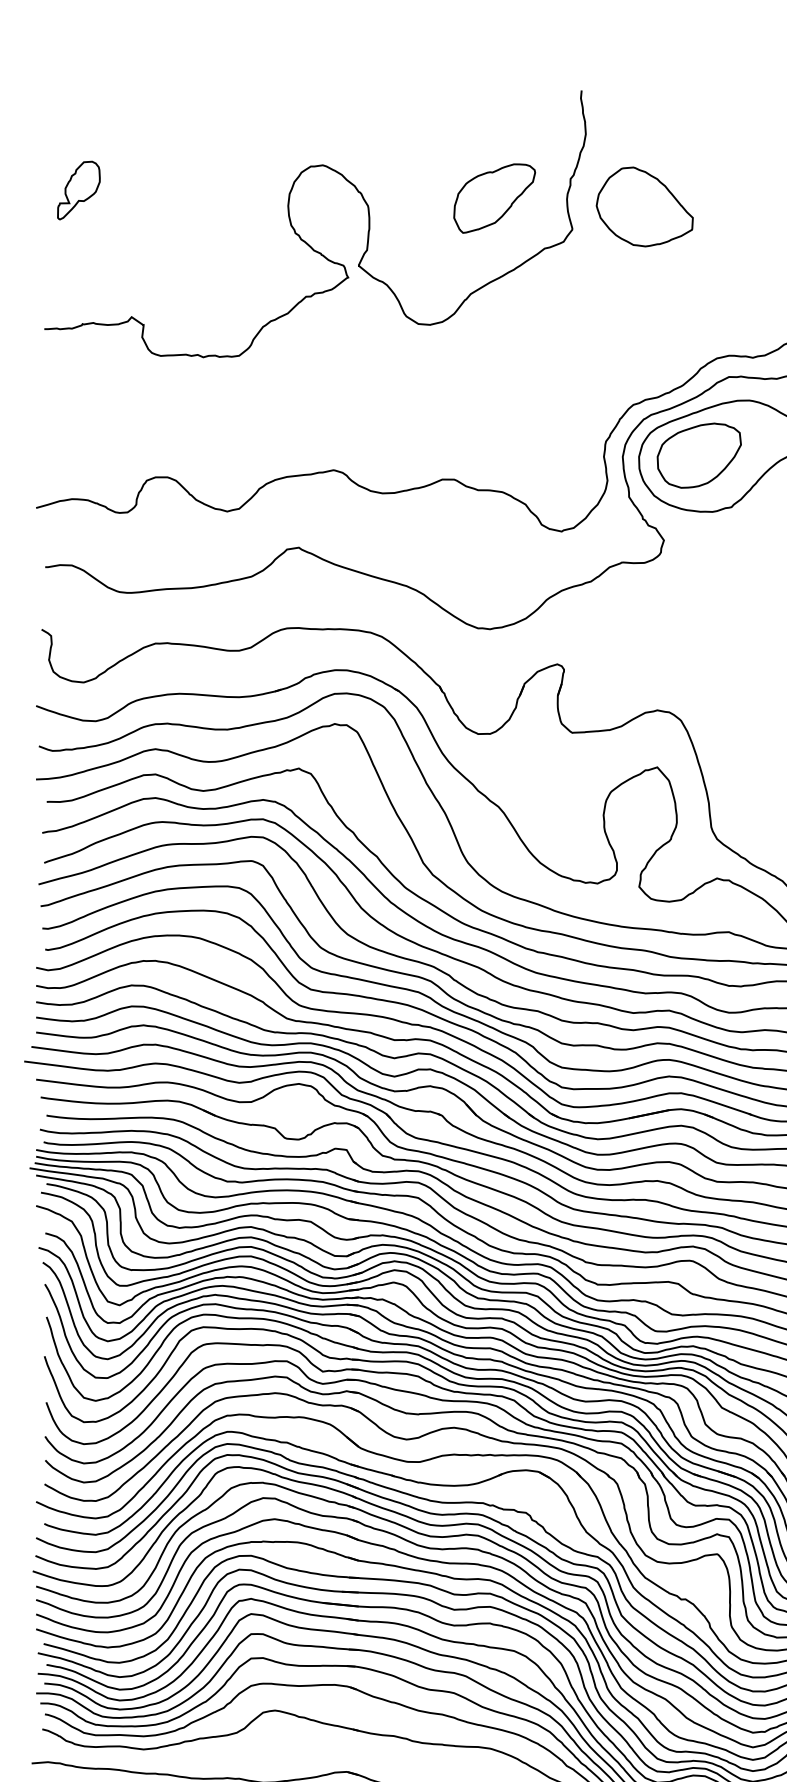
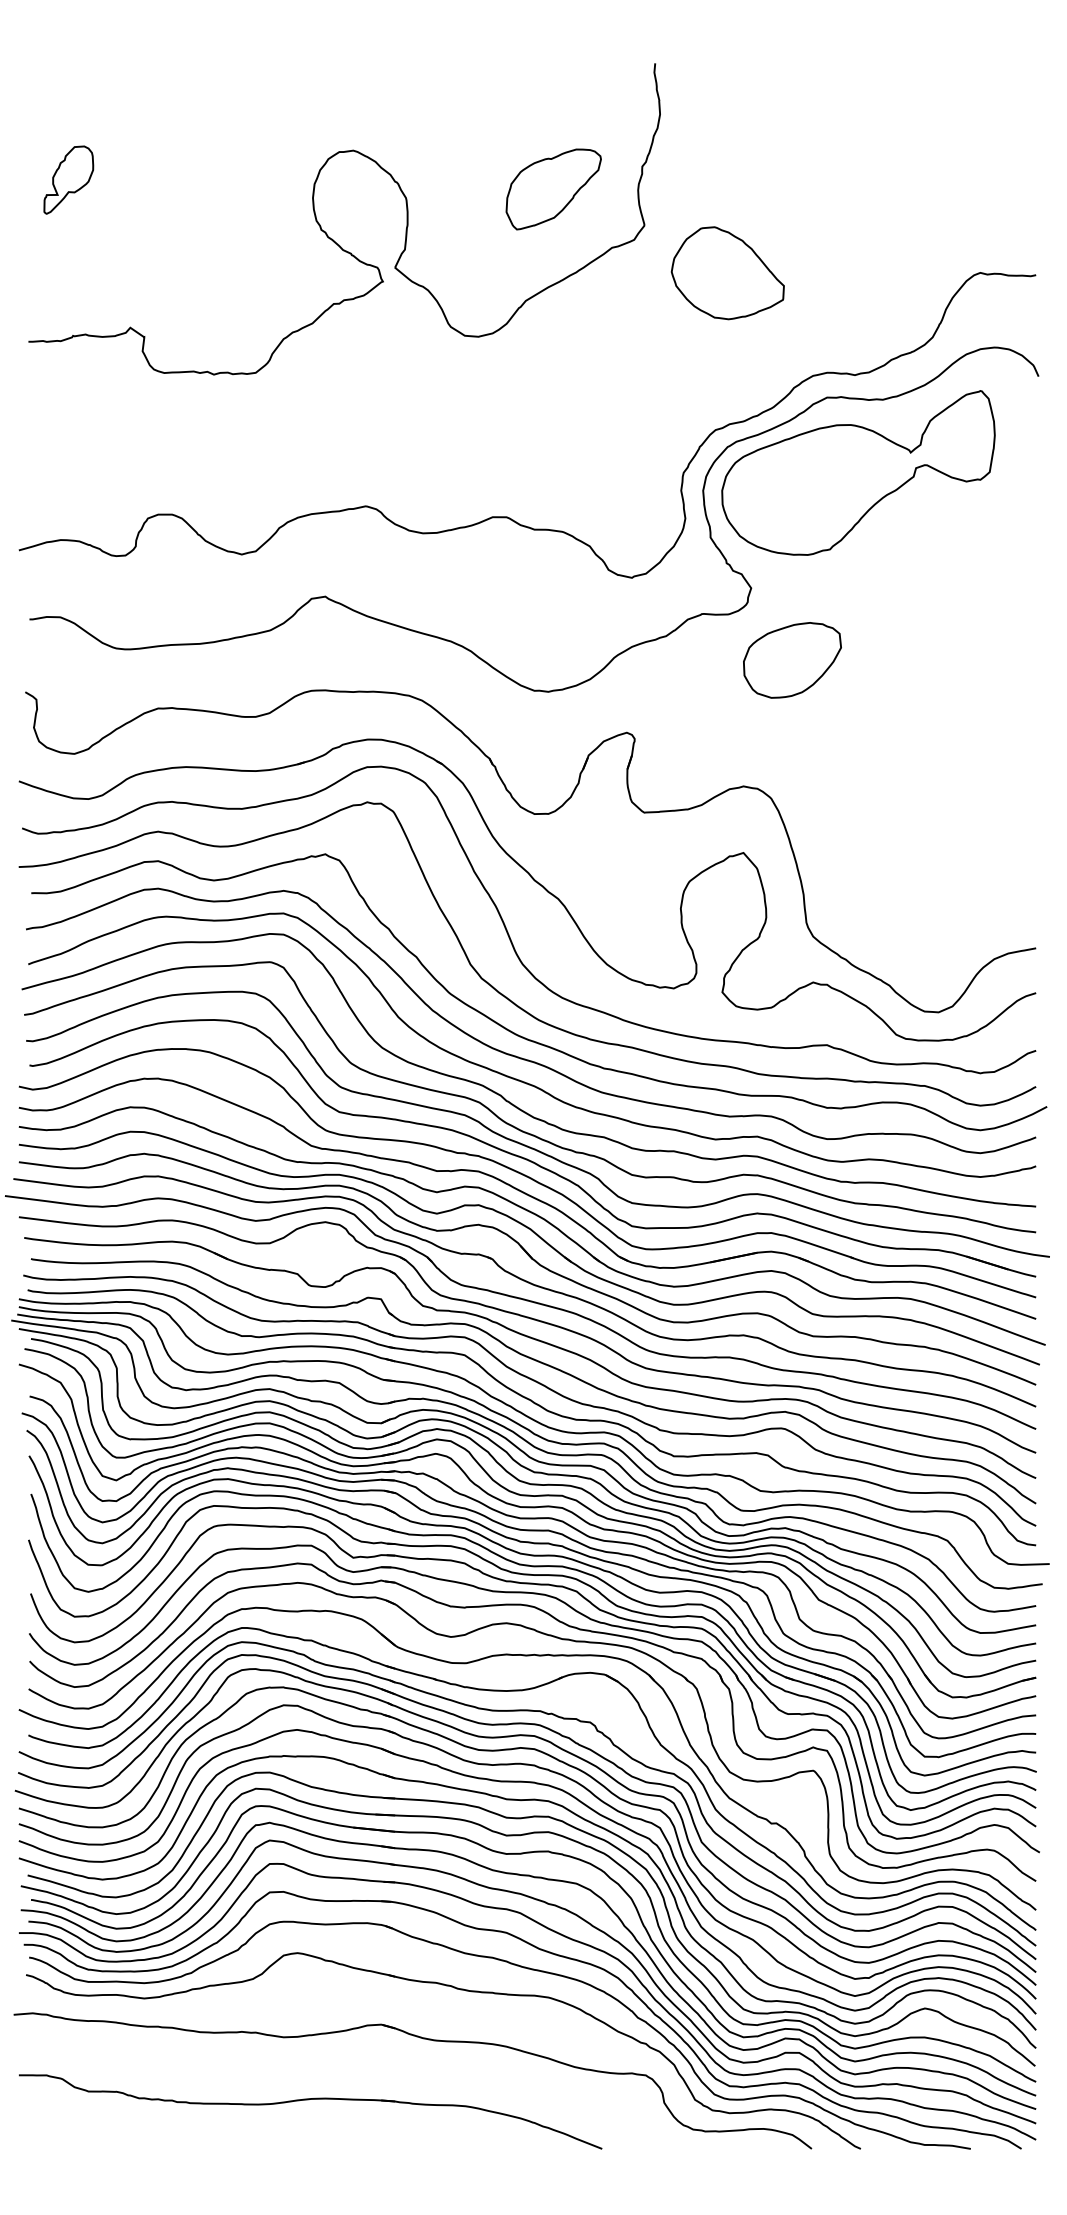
part: (644, 207) -> (727, 273), moved
part: (699, 455) -> (792, 660), moved

